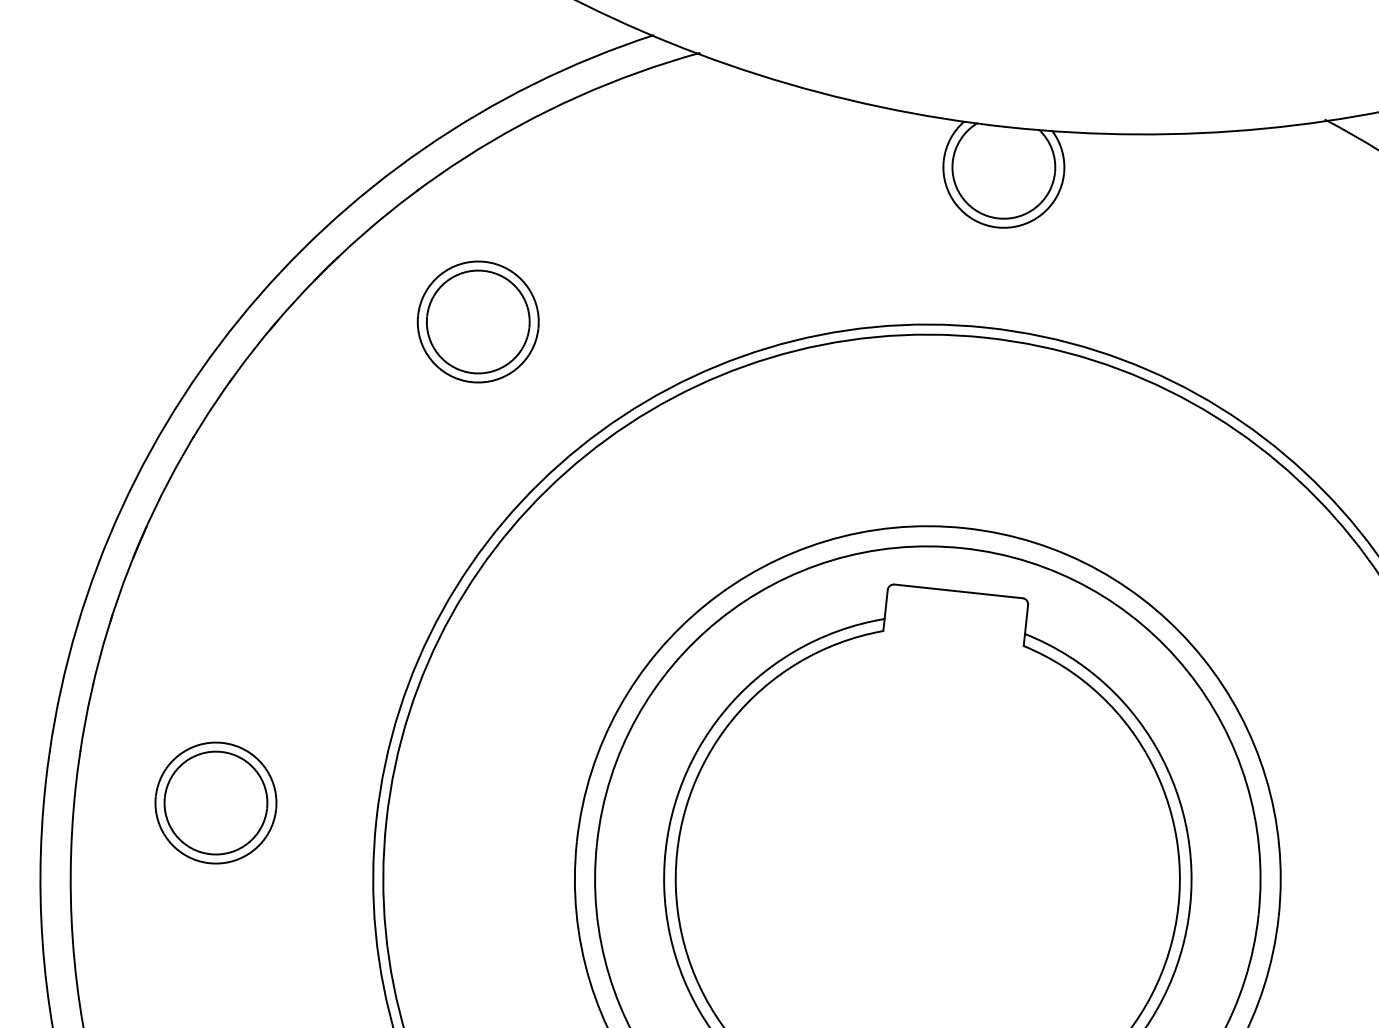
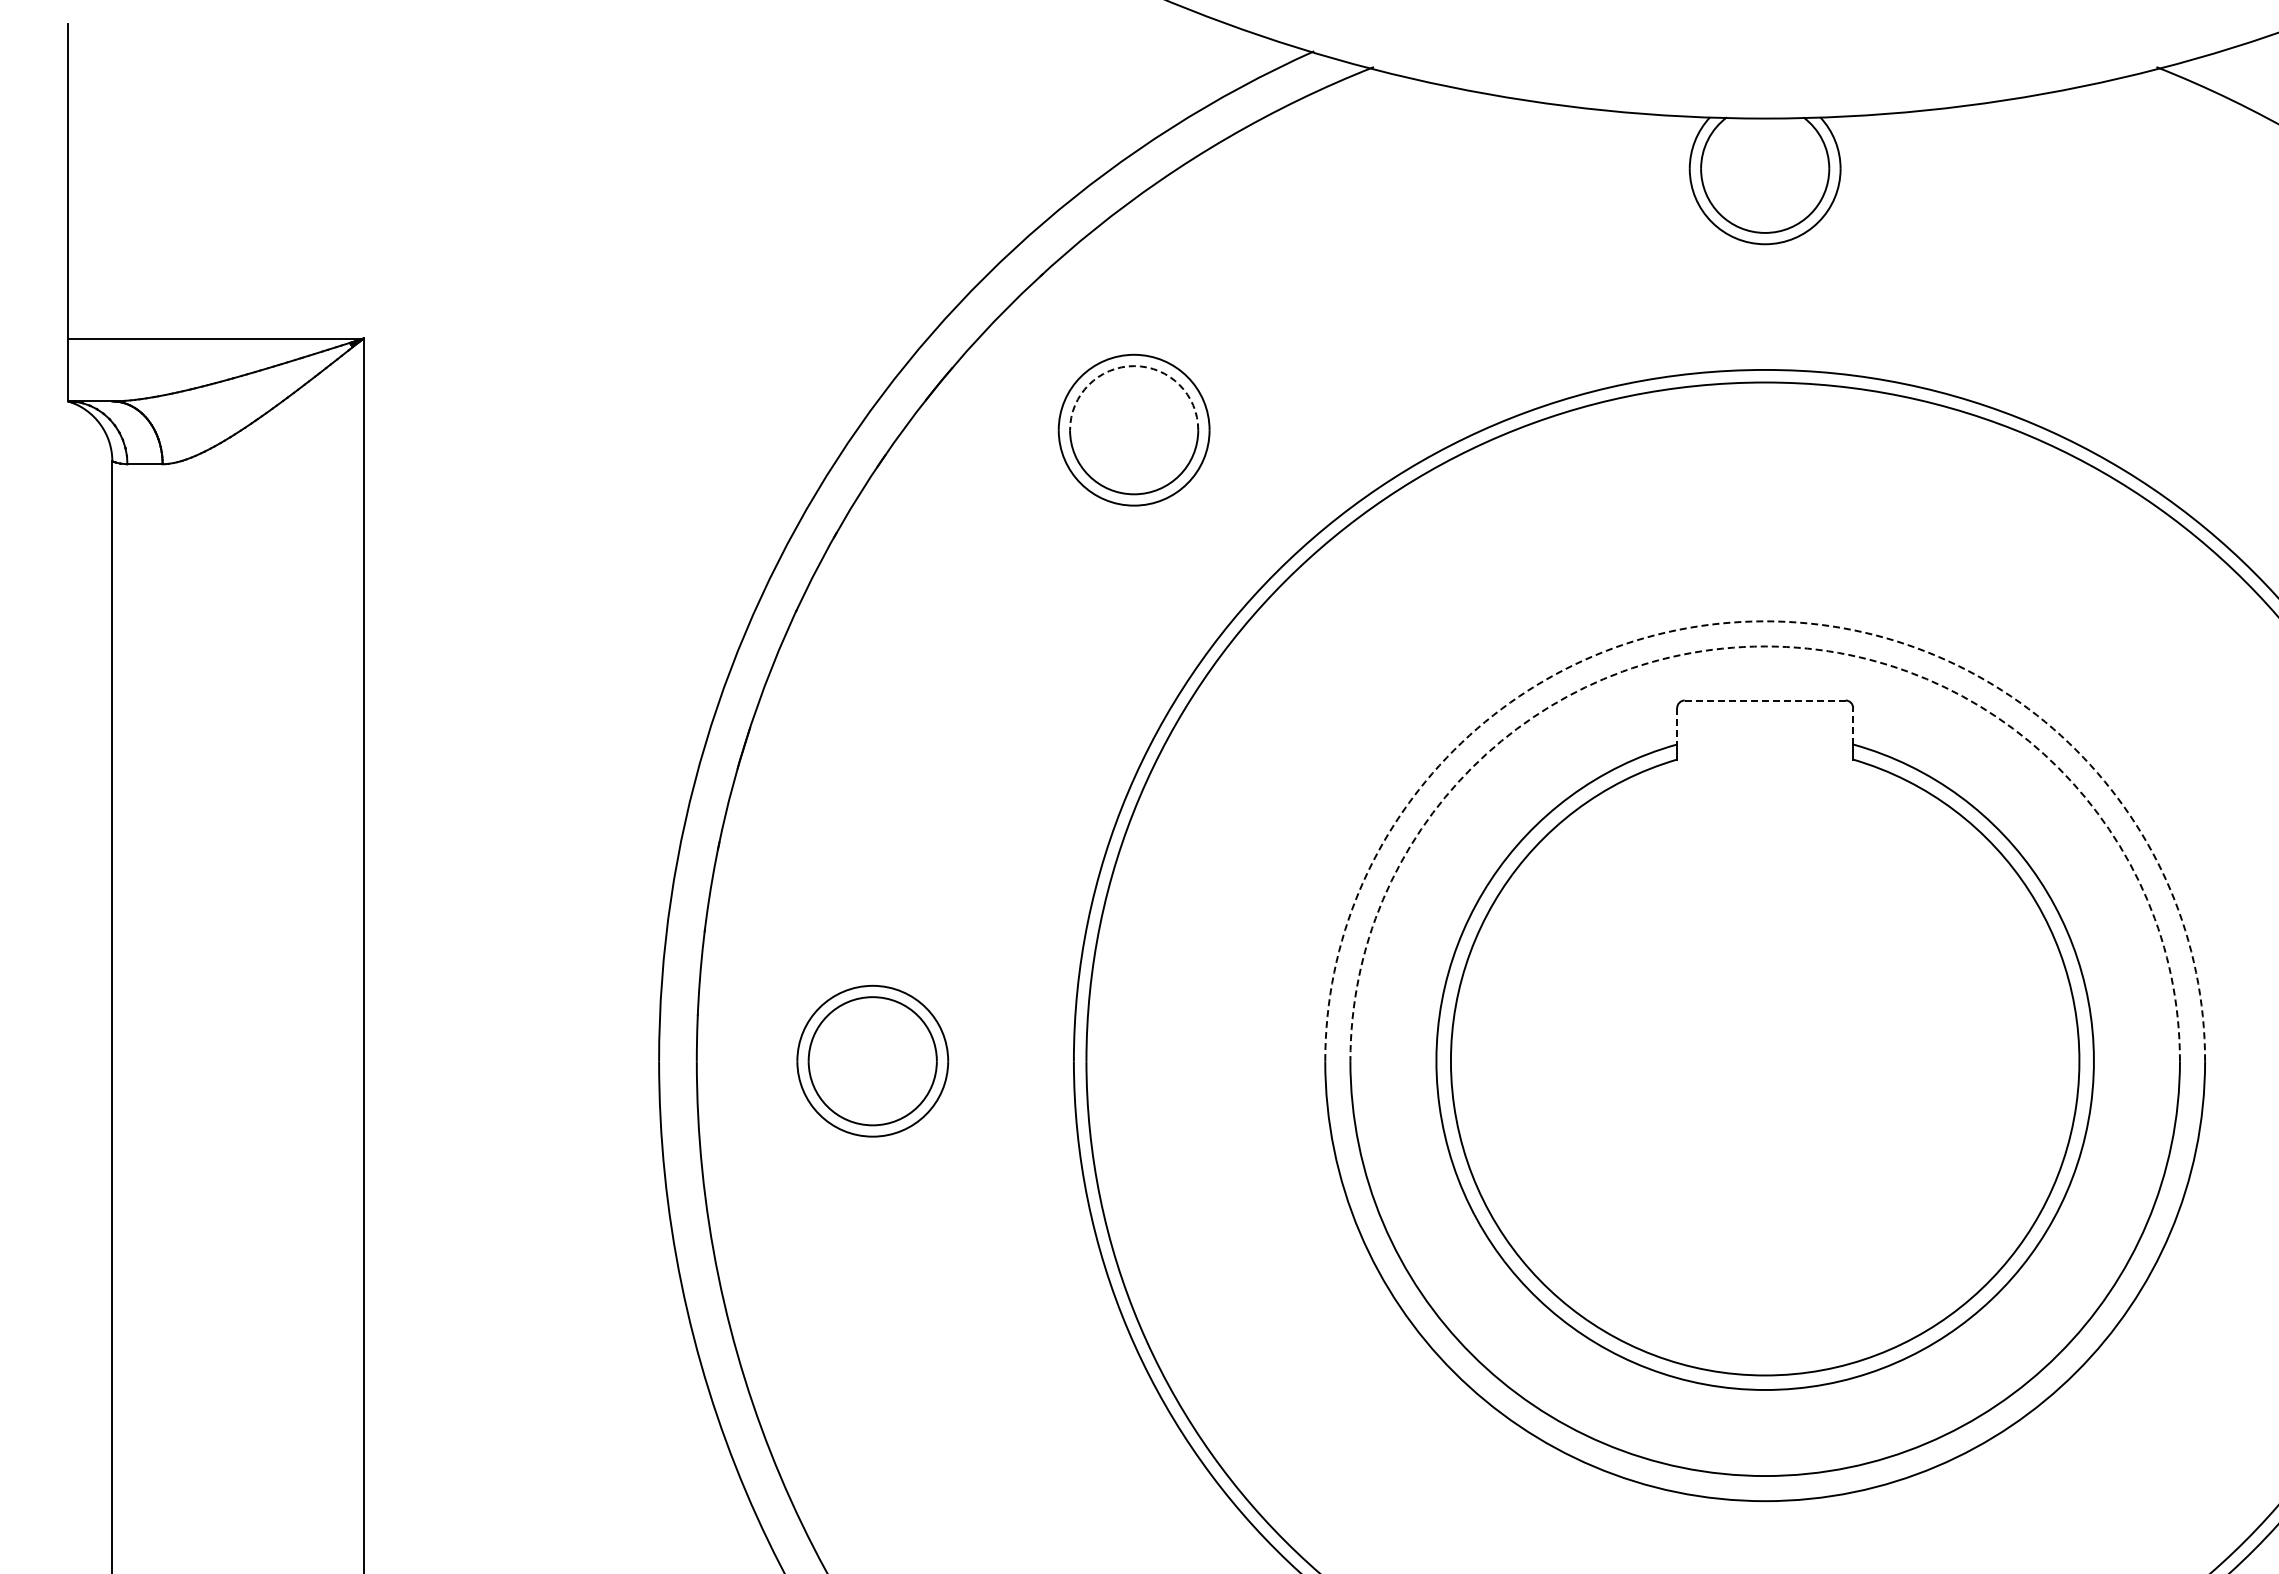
arc: (483, 271) -> (1134, 366), solid -> dashed
arc: (965, 528) -> (1765, 621), solid -> dashed
arc: (963, 548) -> (1765, 646), solid -> dashed
line: (958, 591) -> (1764, 700), solid -> dashed
line: (886, 604) -> (1677, 726), solid -> dashed
line: (1026, 618) -> (1853, 725), solid -> dashed

